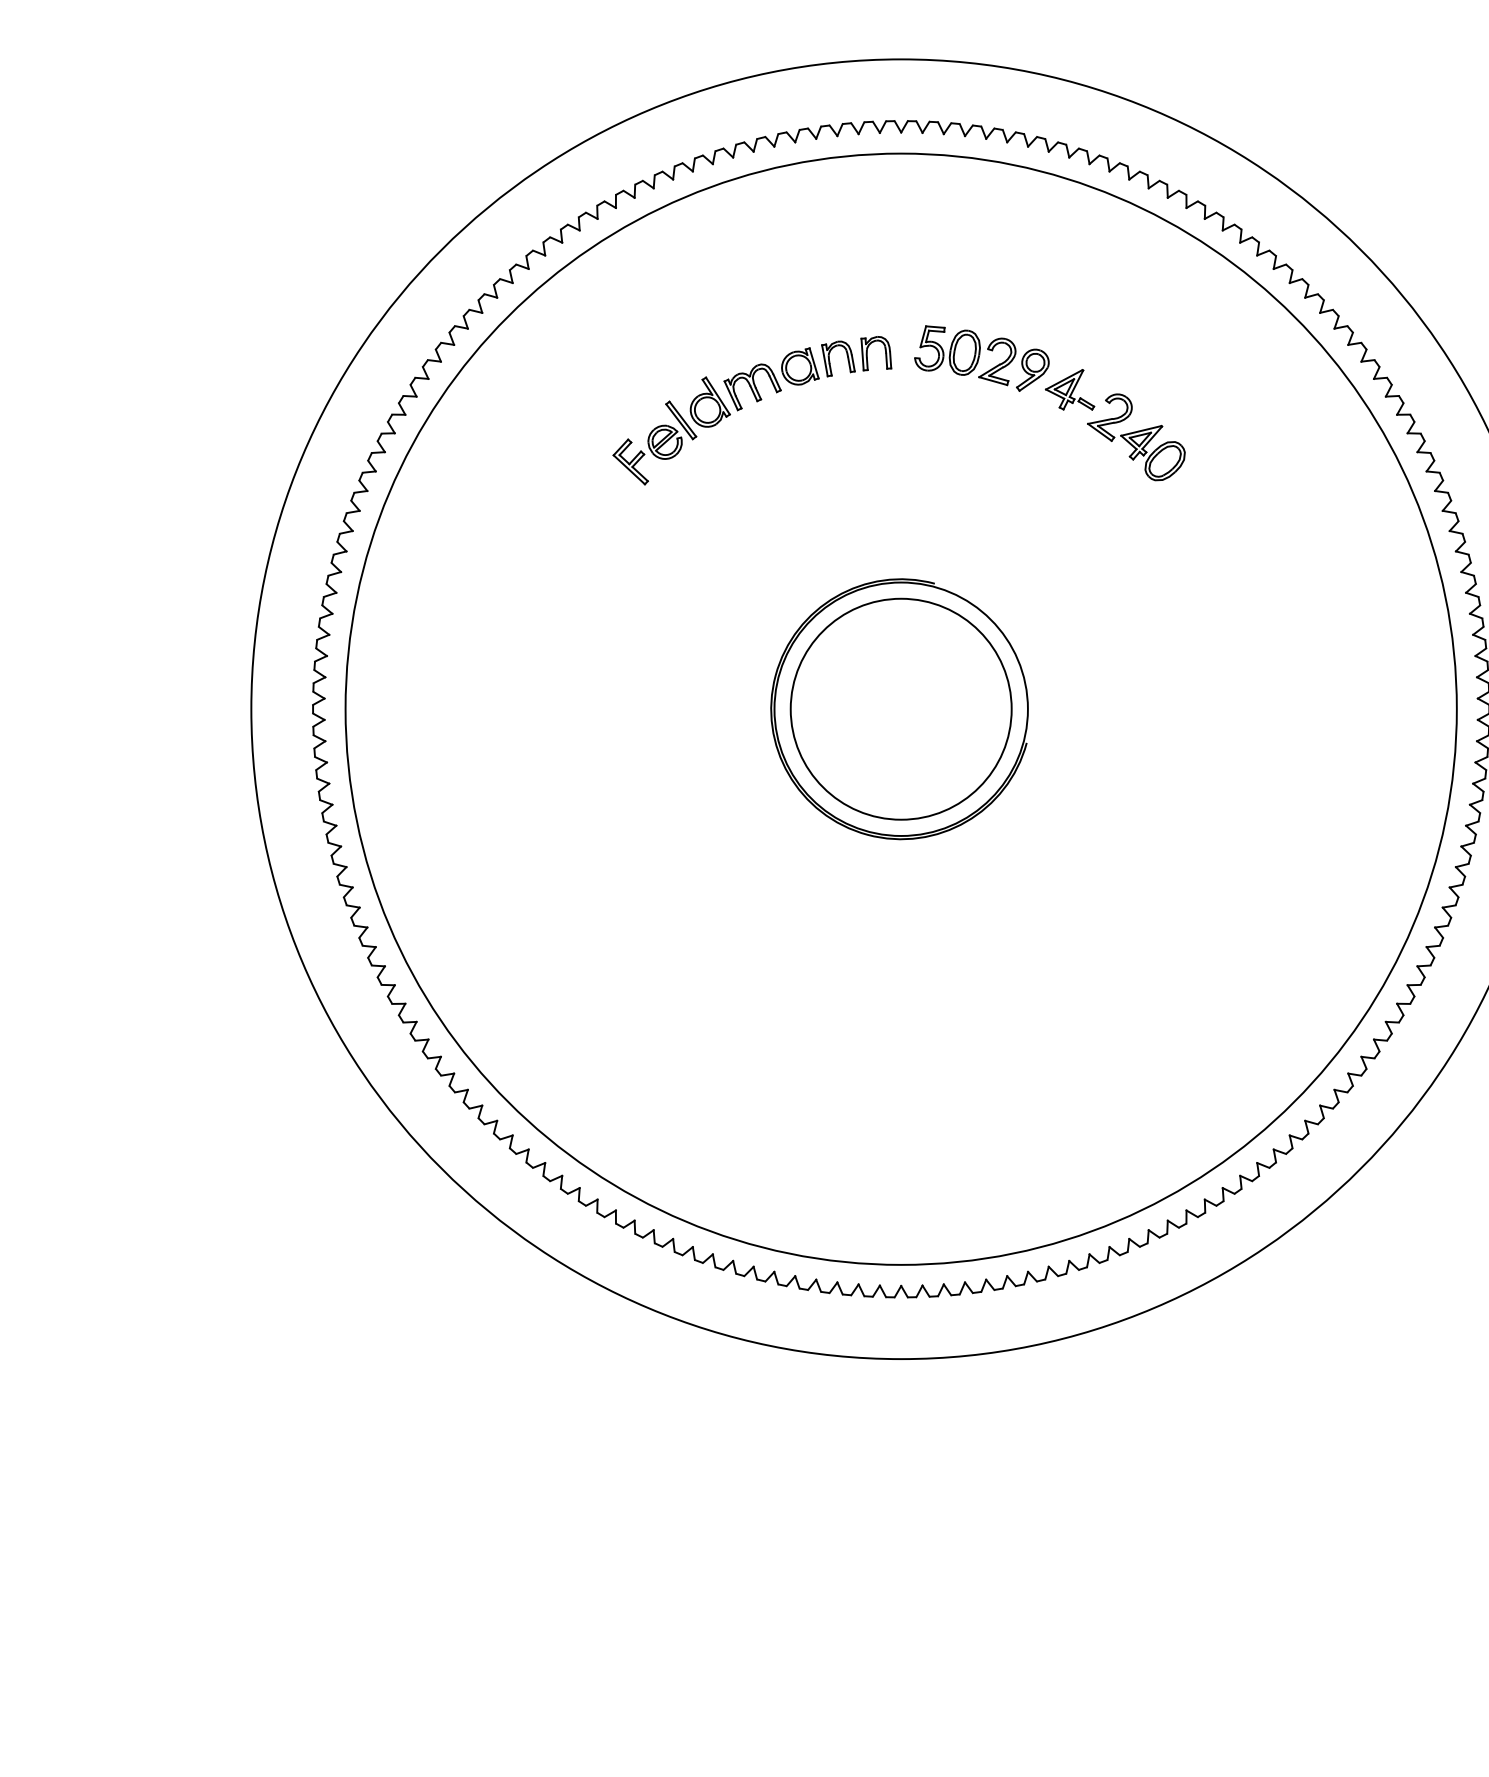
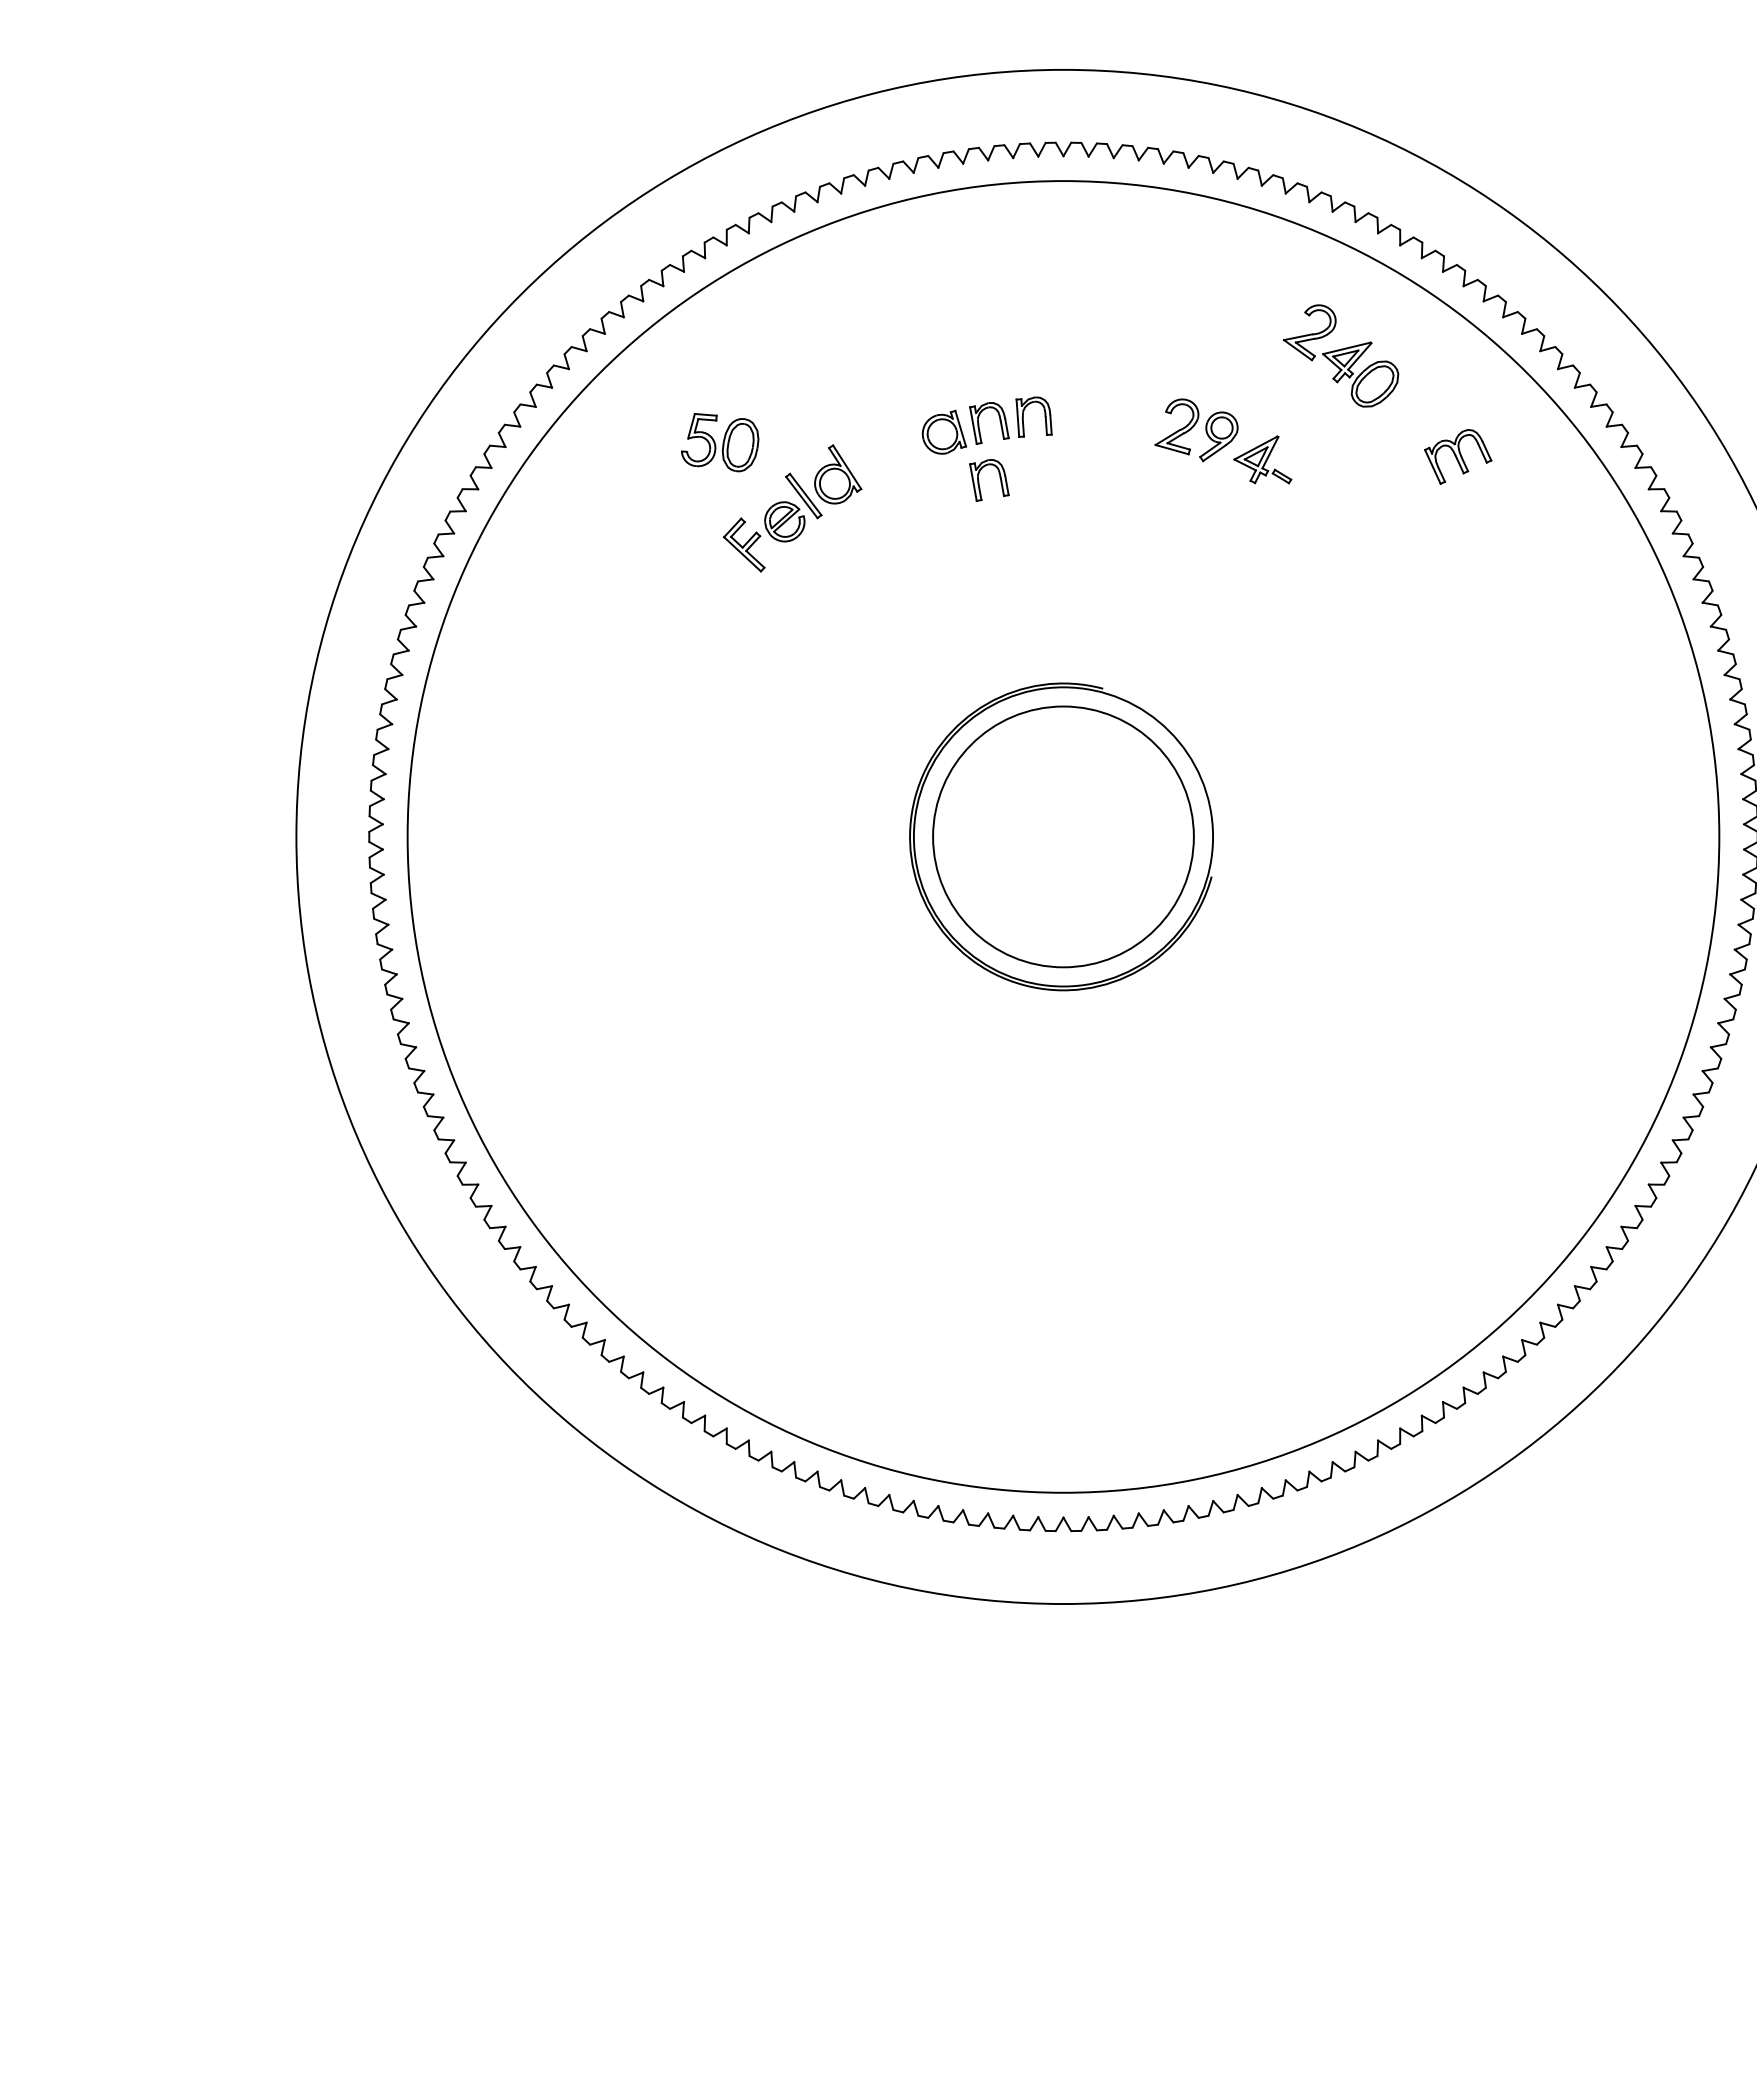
part: (947, 350) -> (720, 442), moved
part: (752, 386) -> (1458, 456), moved
part: (830, 407) -> (979, 480), added
part: (1136, 436) -> (1341, 355), moved

